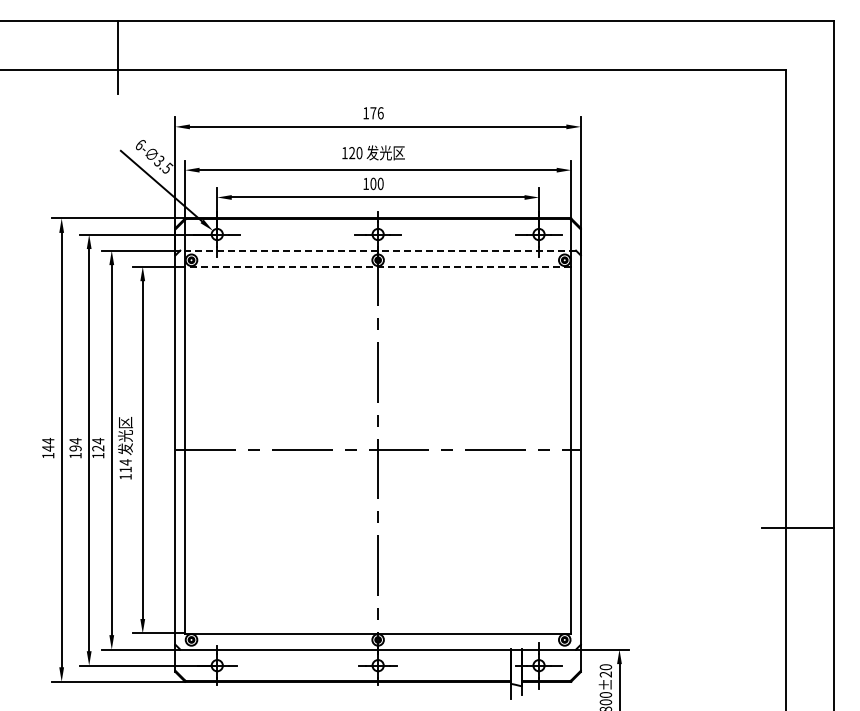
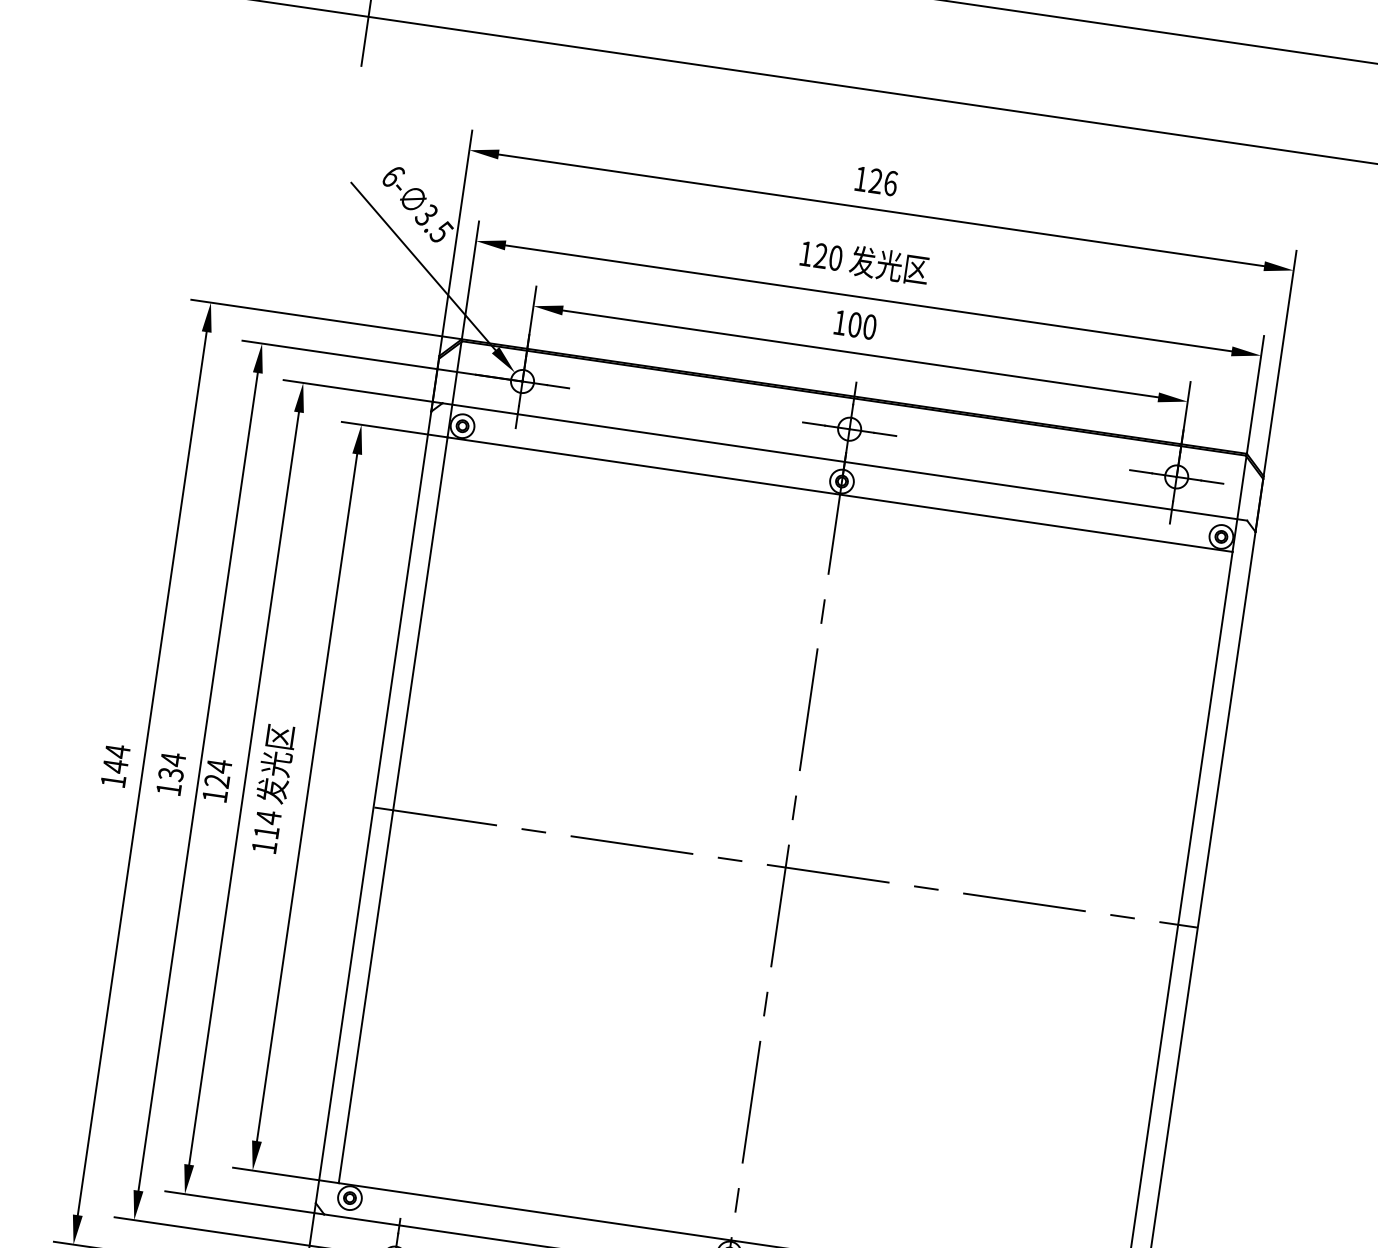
text: (373, 113) -> (876, 181), 176 -> 126
line: (378, 250) -> (845, 461), dashed -> solid
line: (377, 266) -> (838, 494), dashed -> solid
text: (75, 448) -> (170, 774), 194 -> 134

